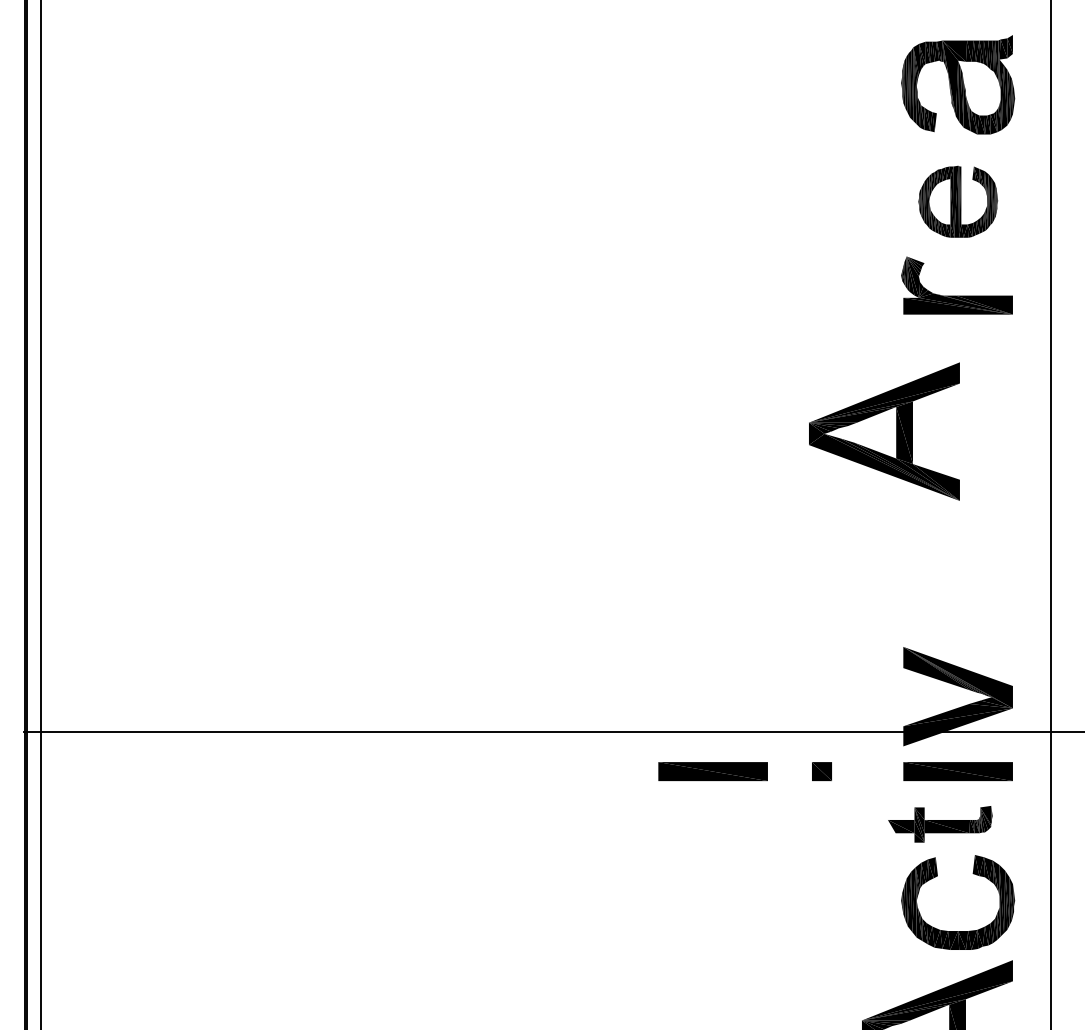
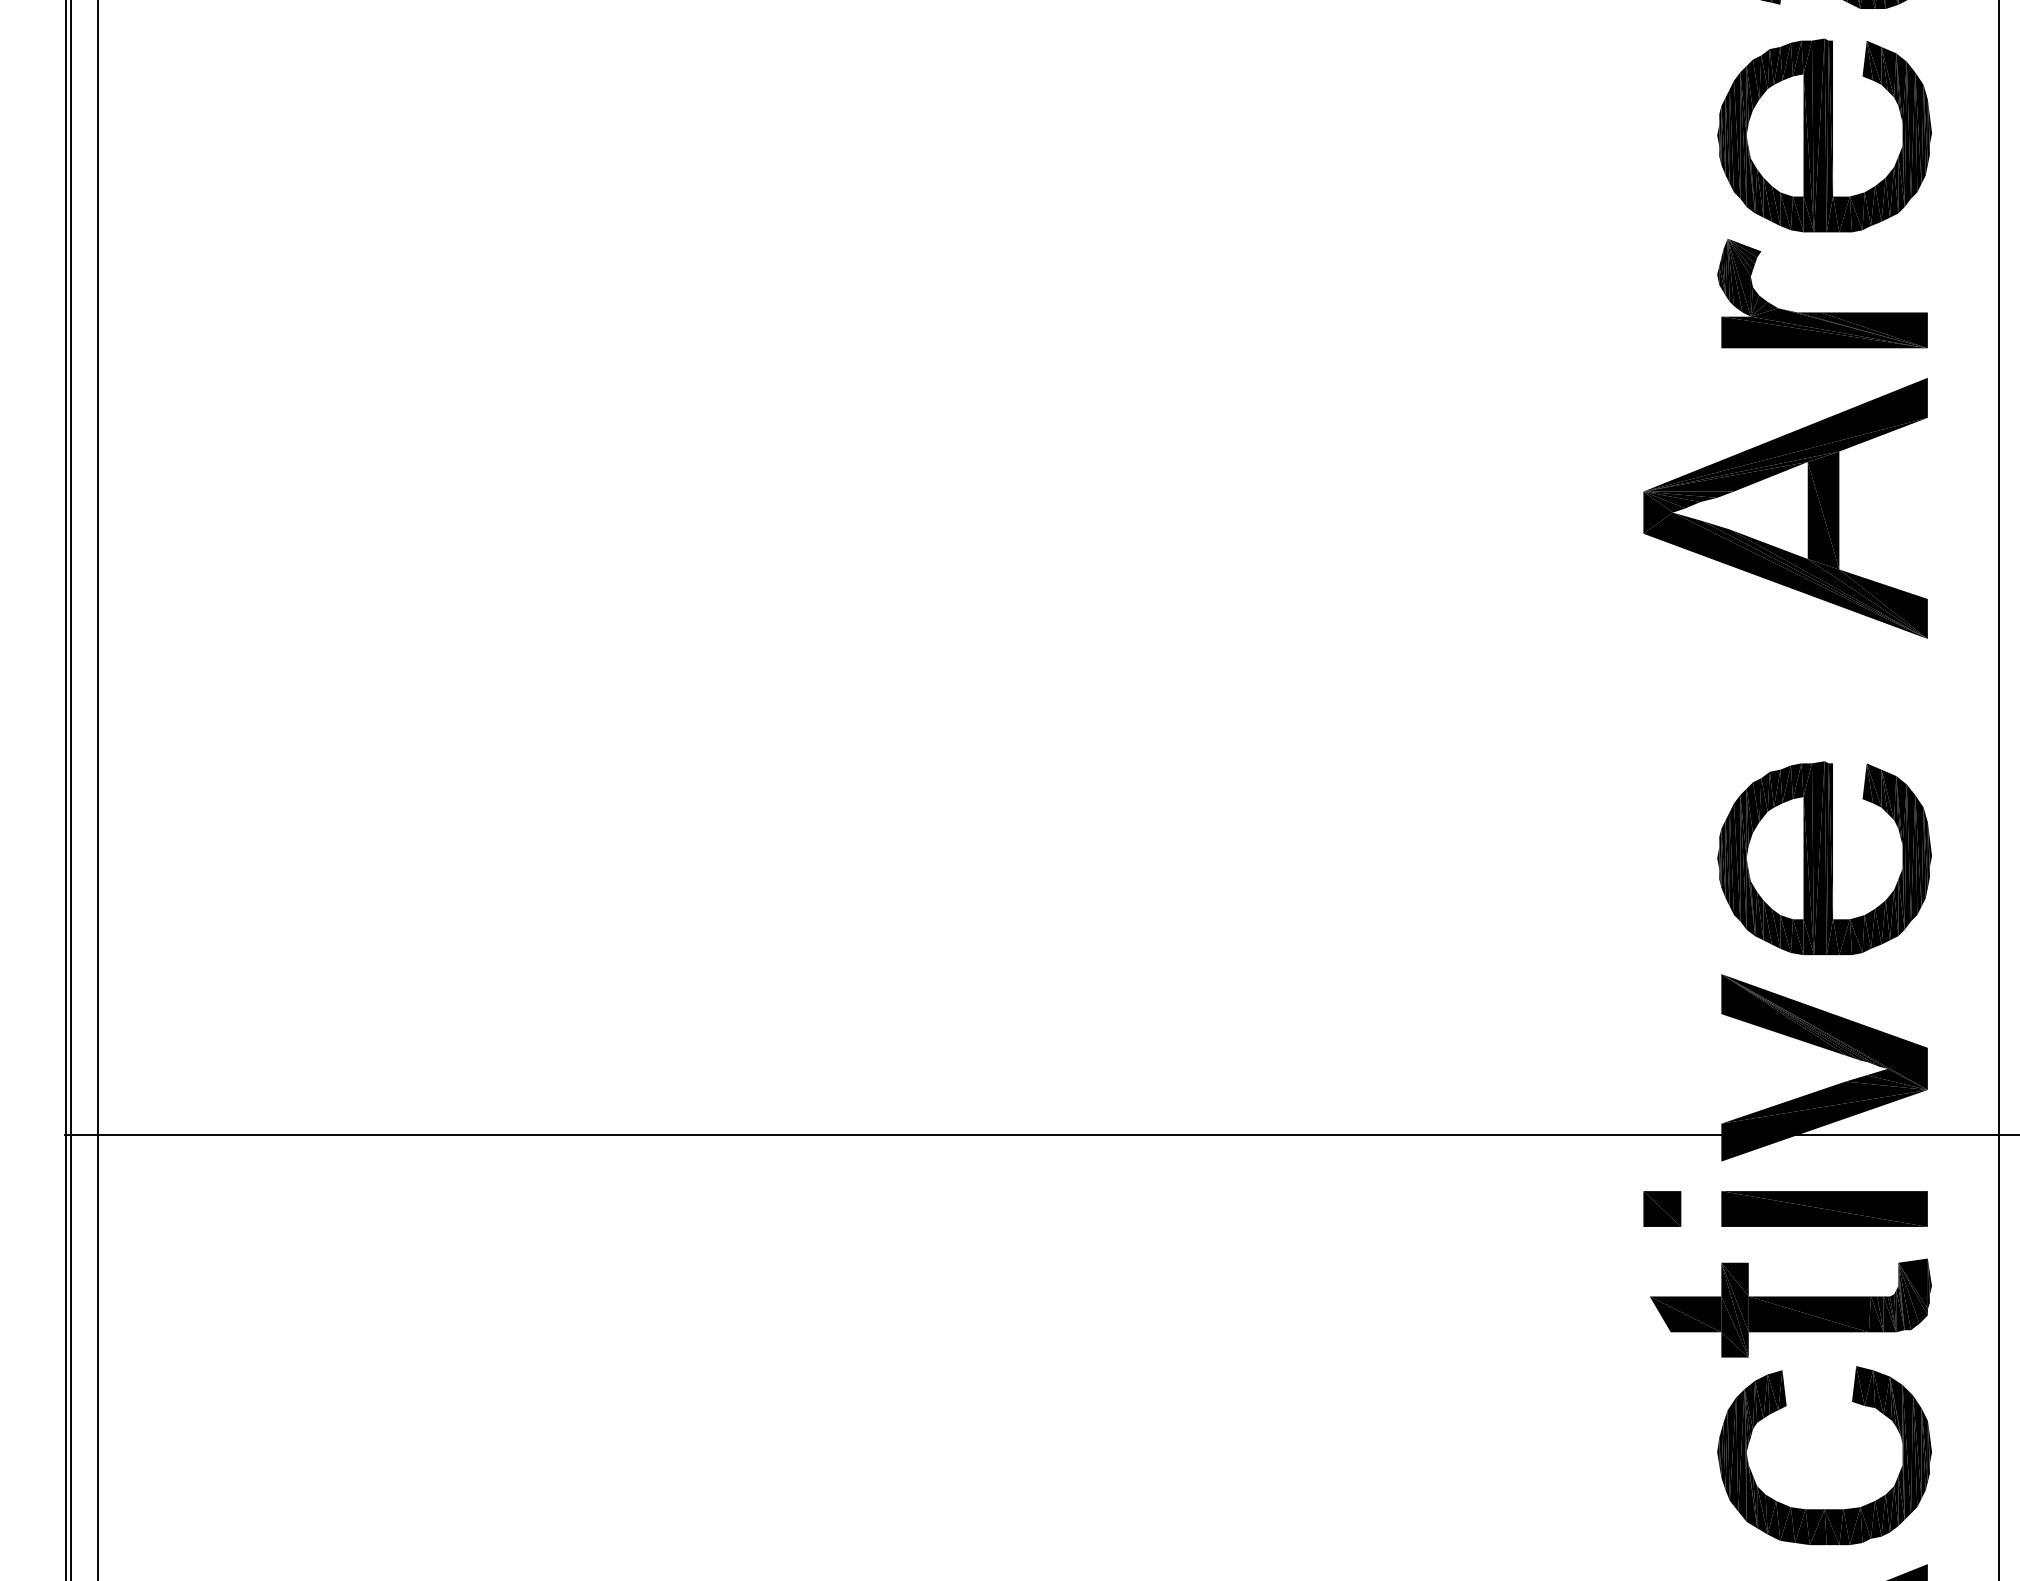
part: (958, 201) -> (1825, 135), size x1.43
part: (884, 431) -> (1785, 508), moved
part: (958, 585) -> (1825, 858), added
part: (712, 771) -> (1361, 1208), removed
part: (821, 771) -> (1661, 1208), moved
part: (940, 824) -> (1791, 1308), size x1.43

